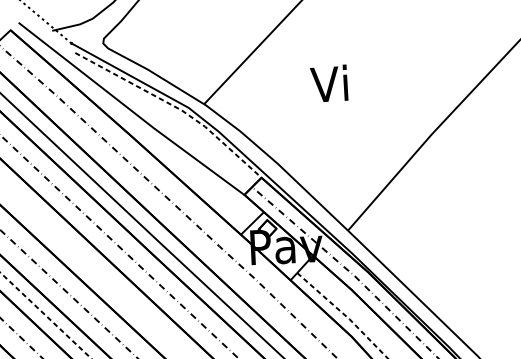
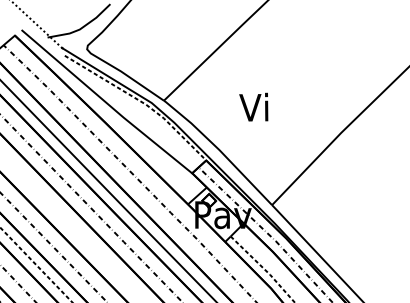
text: (328, 82) -> (253, 106), moved

